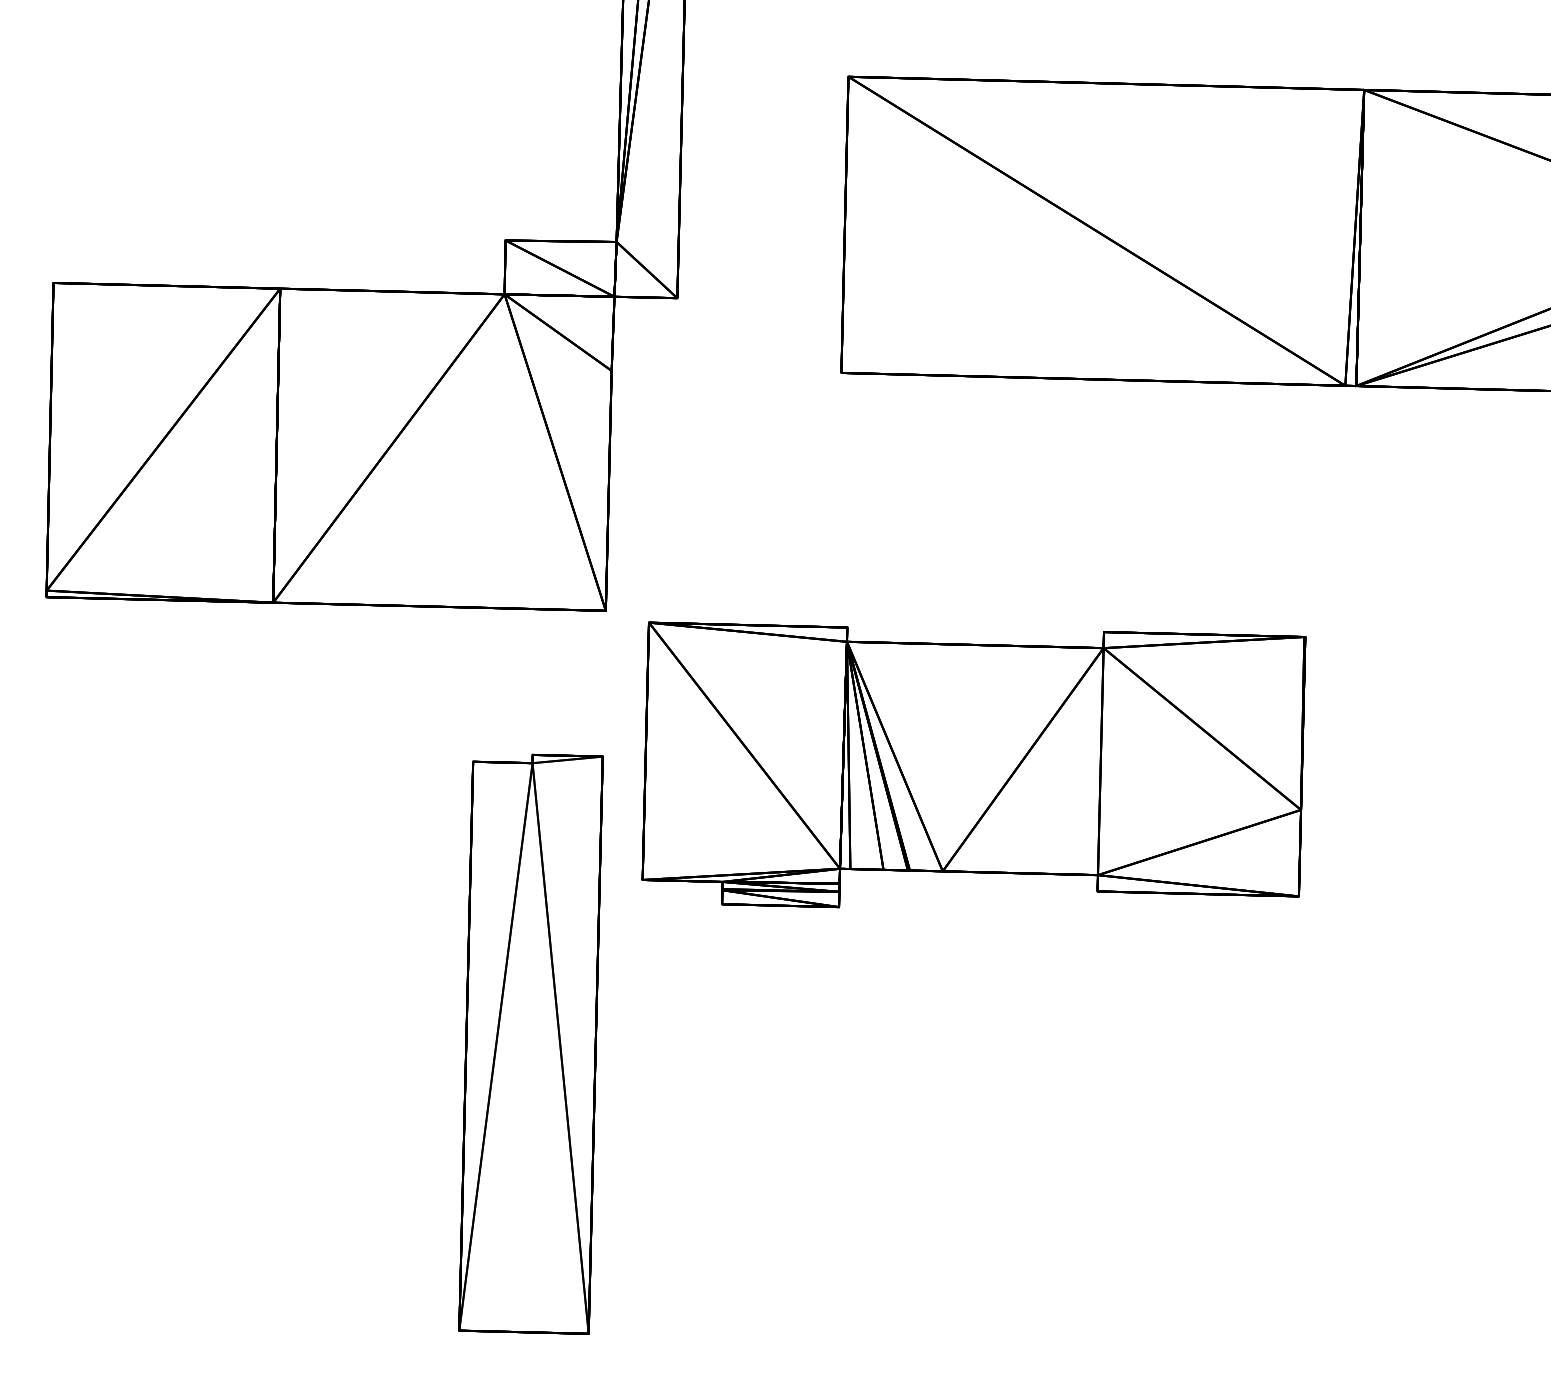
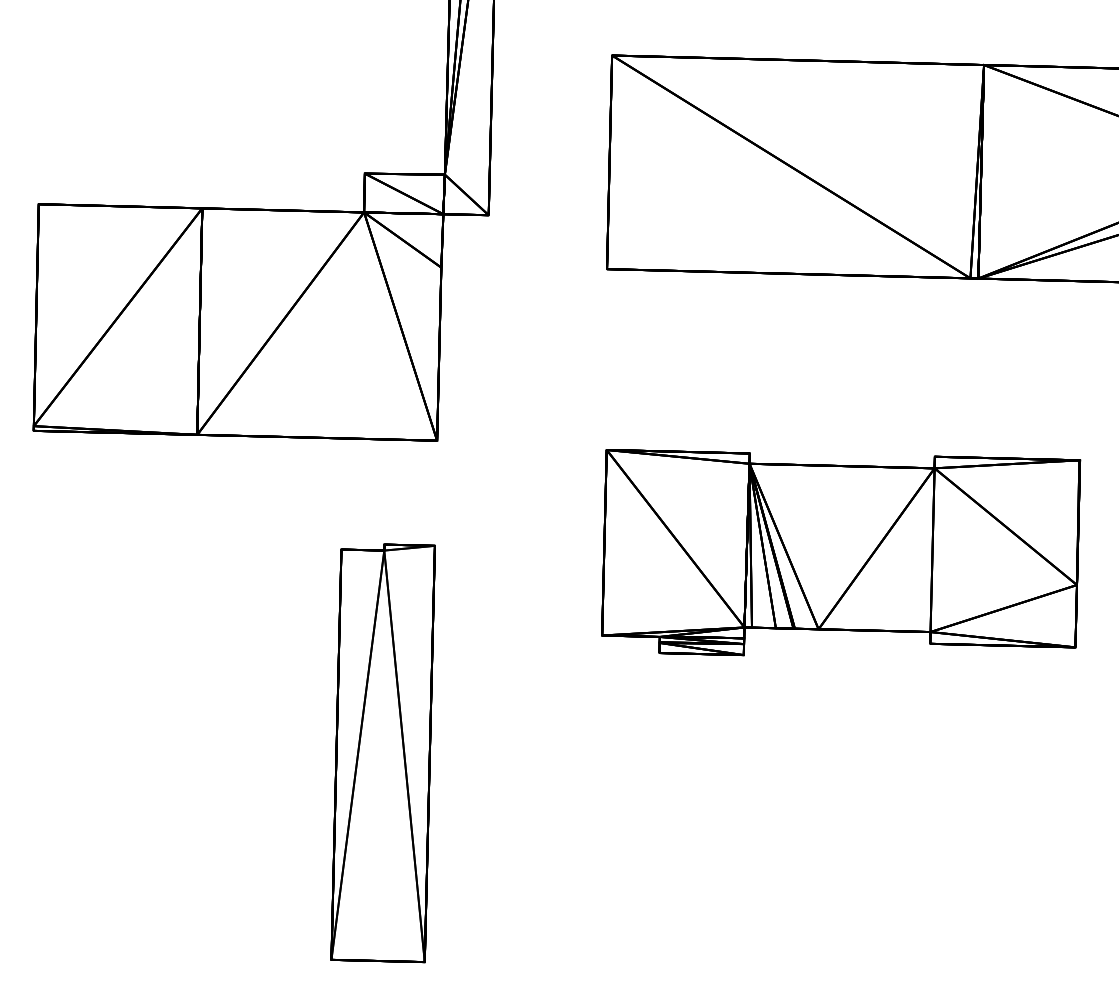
part: (973, 764) -> (840, 552), moved

